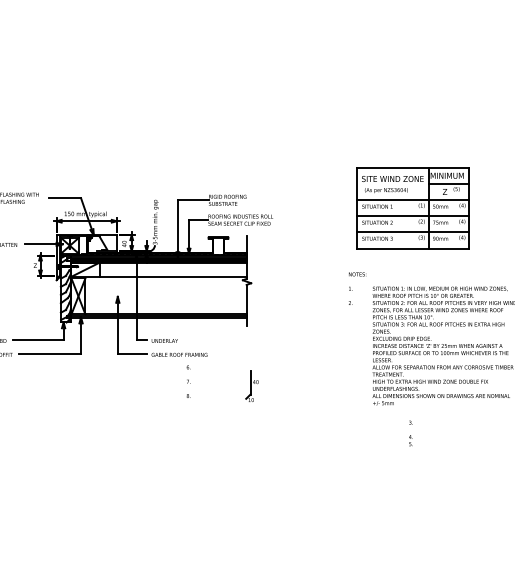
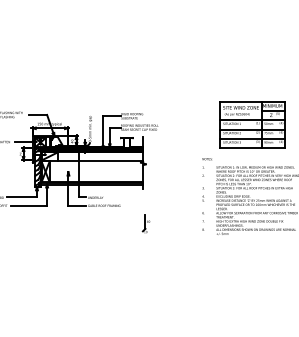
part: (412, 207) -> (252, 124), moved
text: (186, 381) -> (202, 221), moved
text: (409, 433) -> (202, 194), moved

